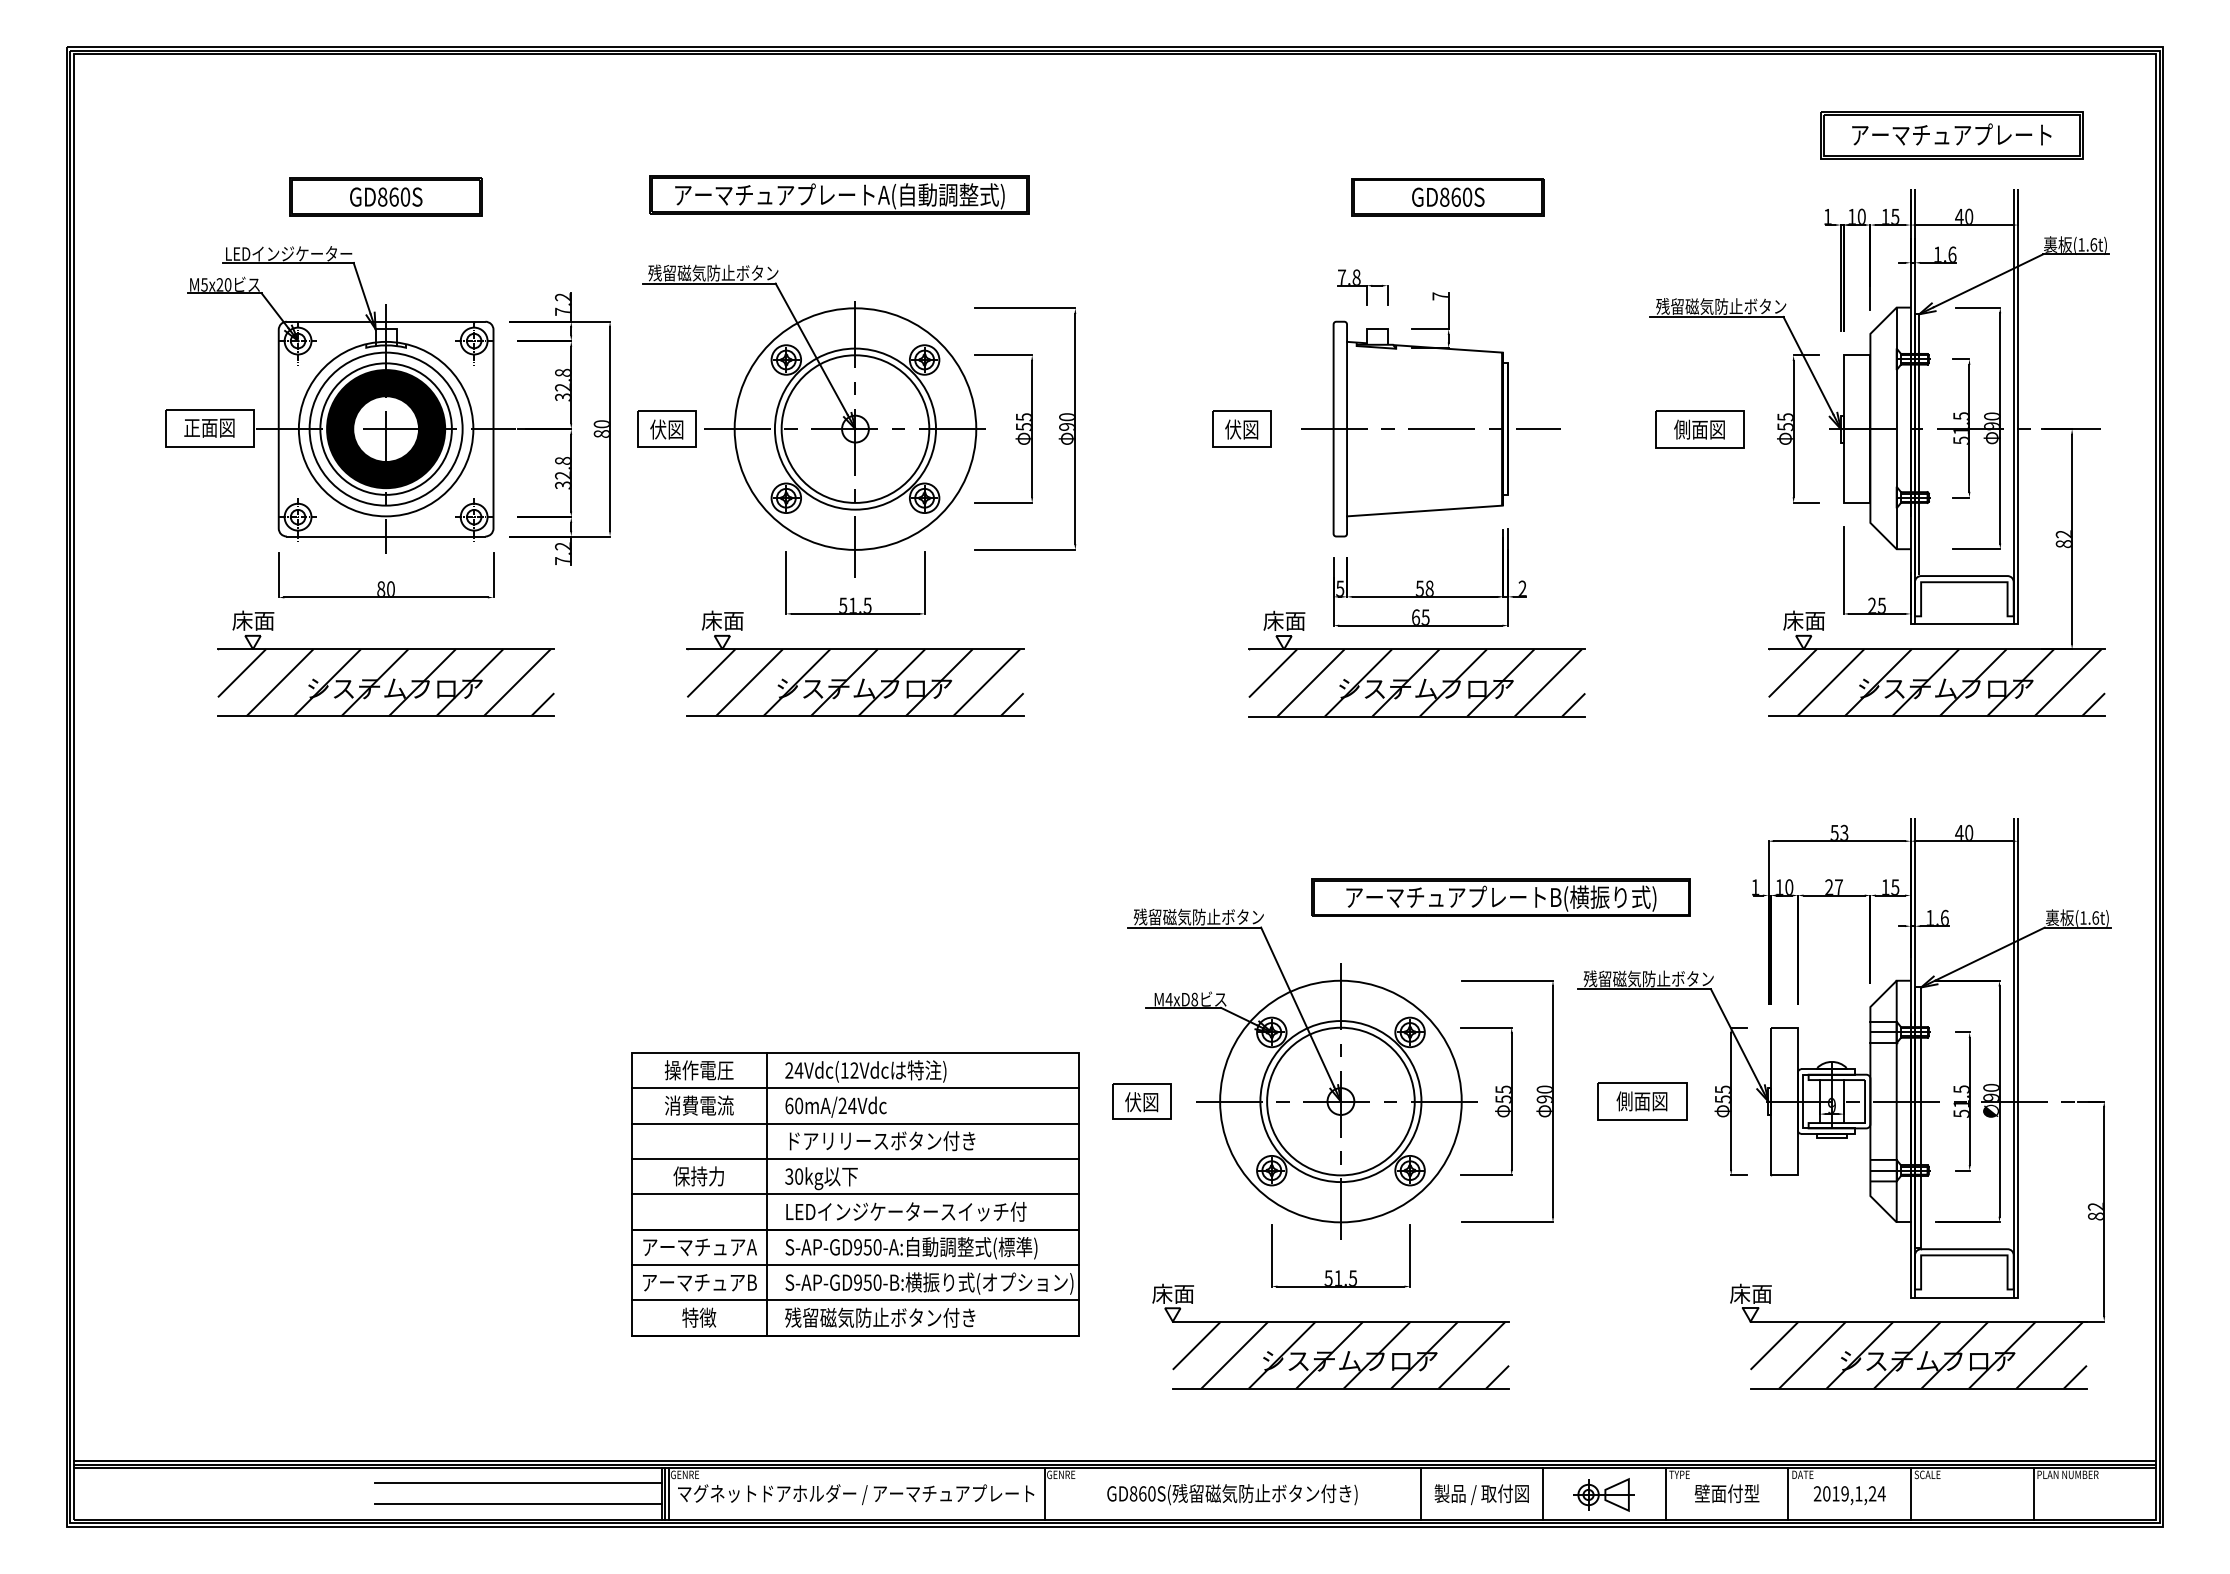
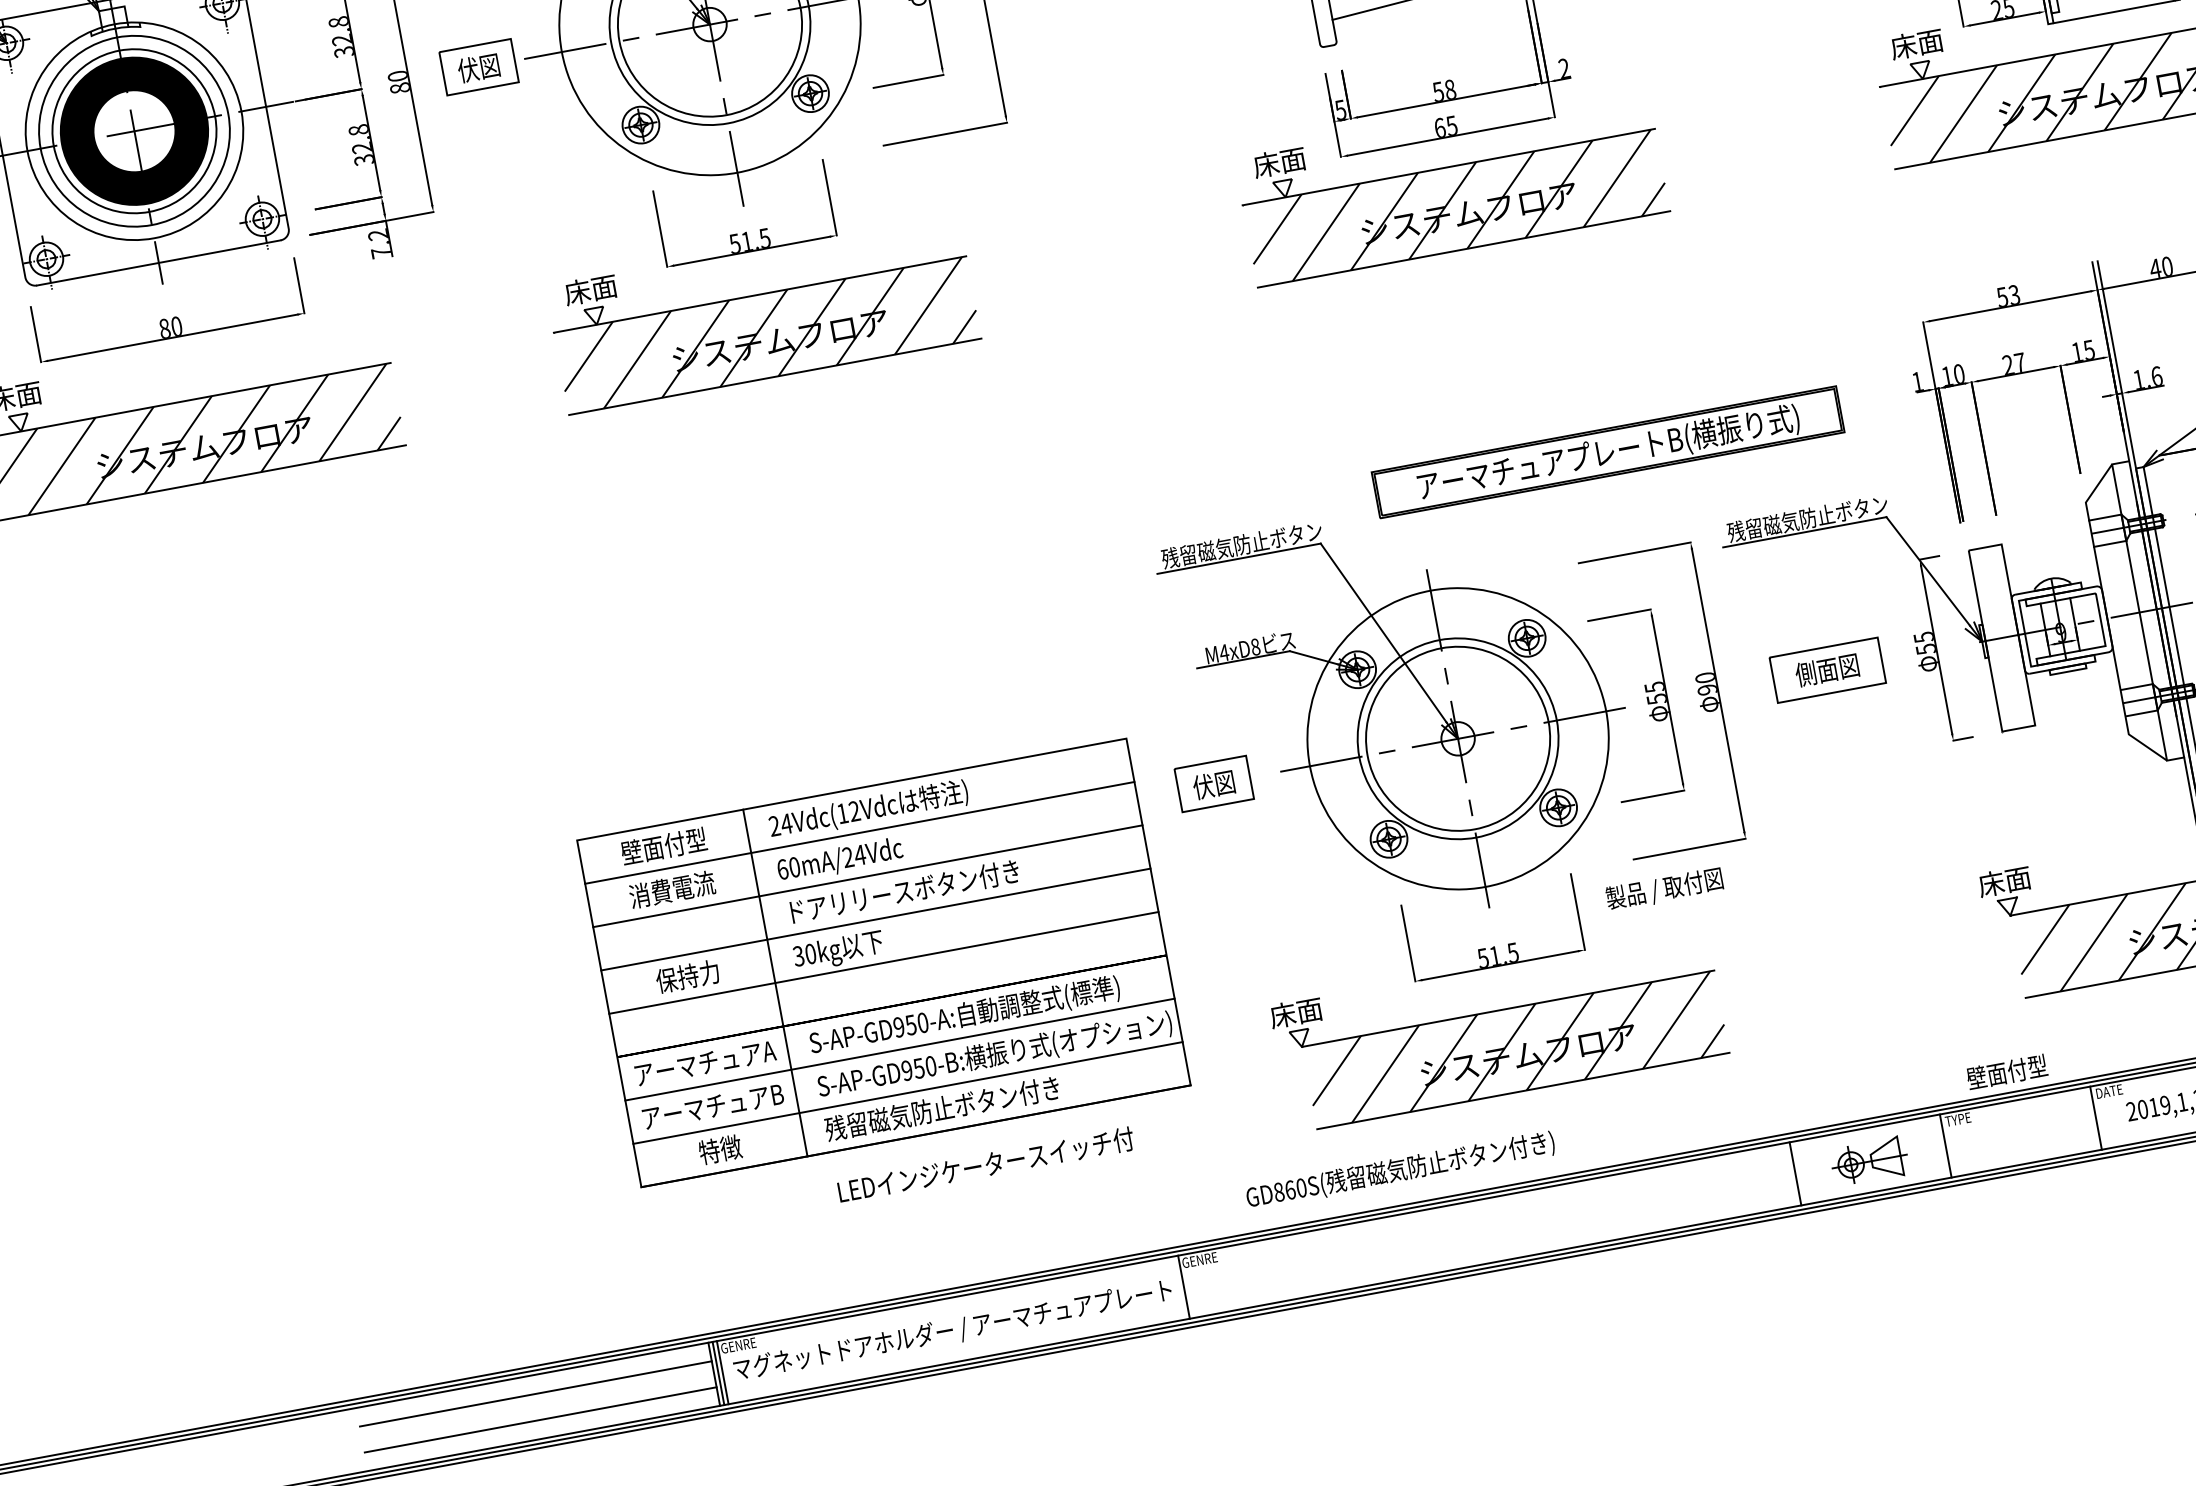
text: (698, 1070) -> (663, 846), 操作電圧 -> 壁面付型
text: (906, 1211) -> (986, 1164), moved
line: (1420, 1493) -> (1644, 1201), removed
text: (1726, 1493) -> (2006, 1072), moved
text: (1232, 1494) -> (1400, 1170), moved
text: (1481, 1494) -> (1664, 889), moved

